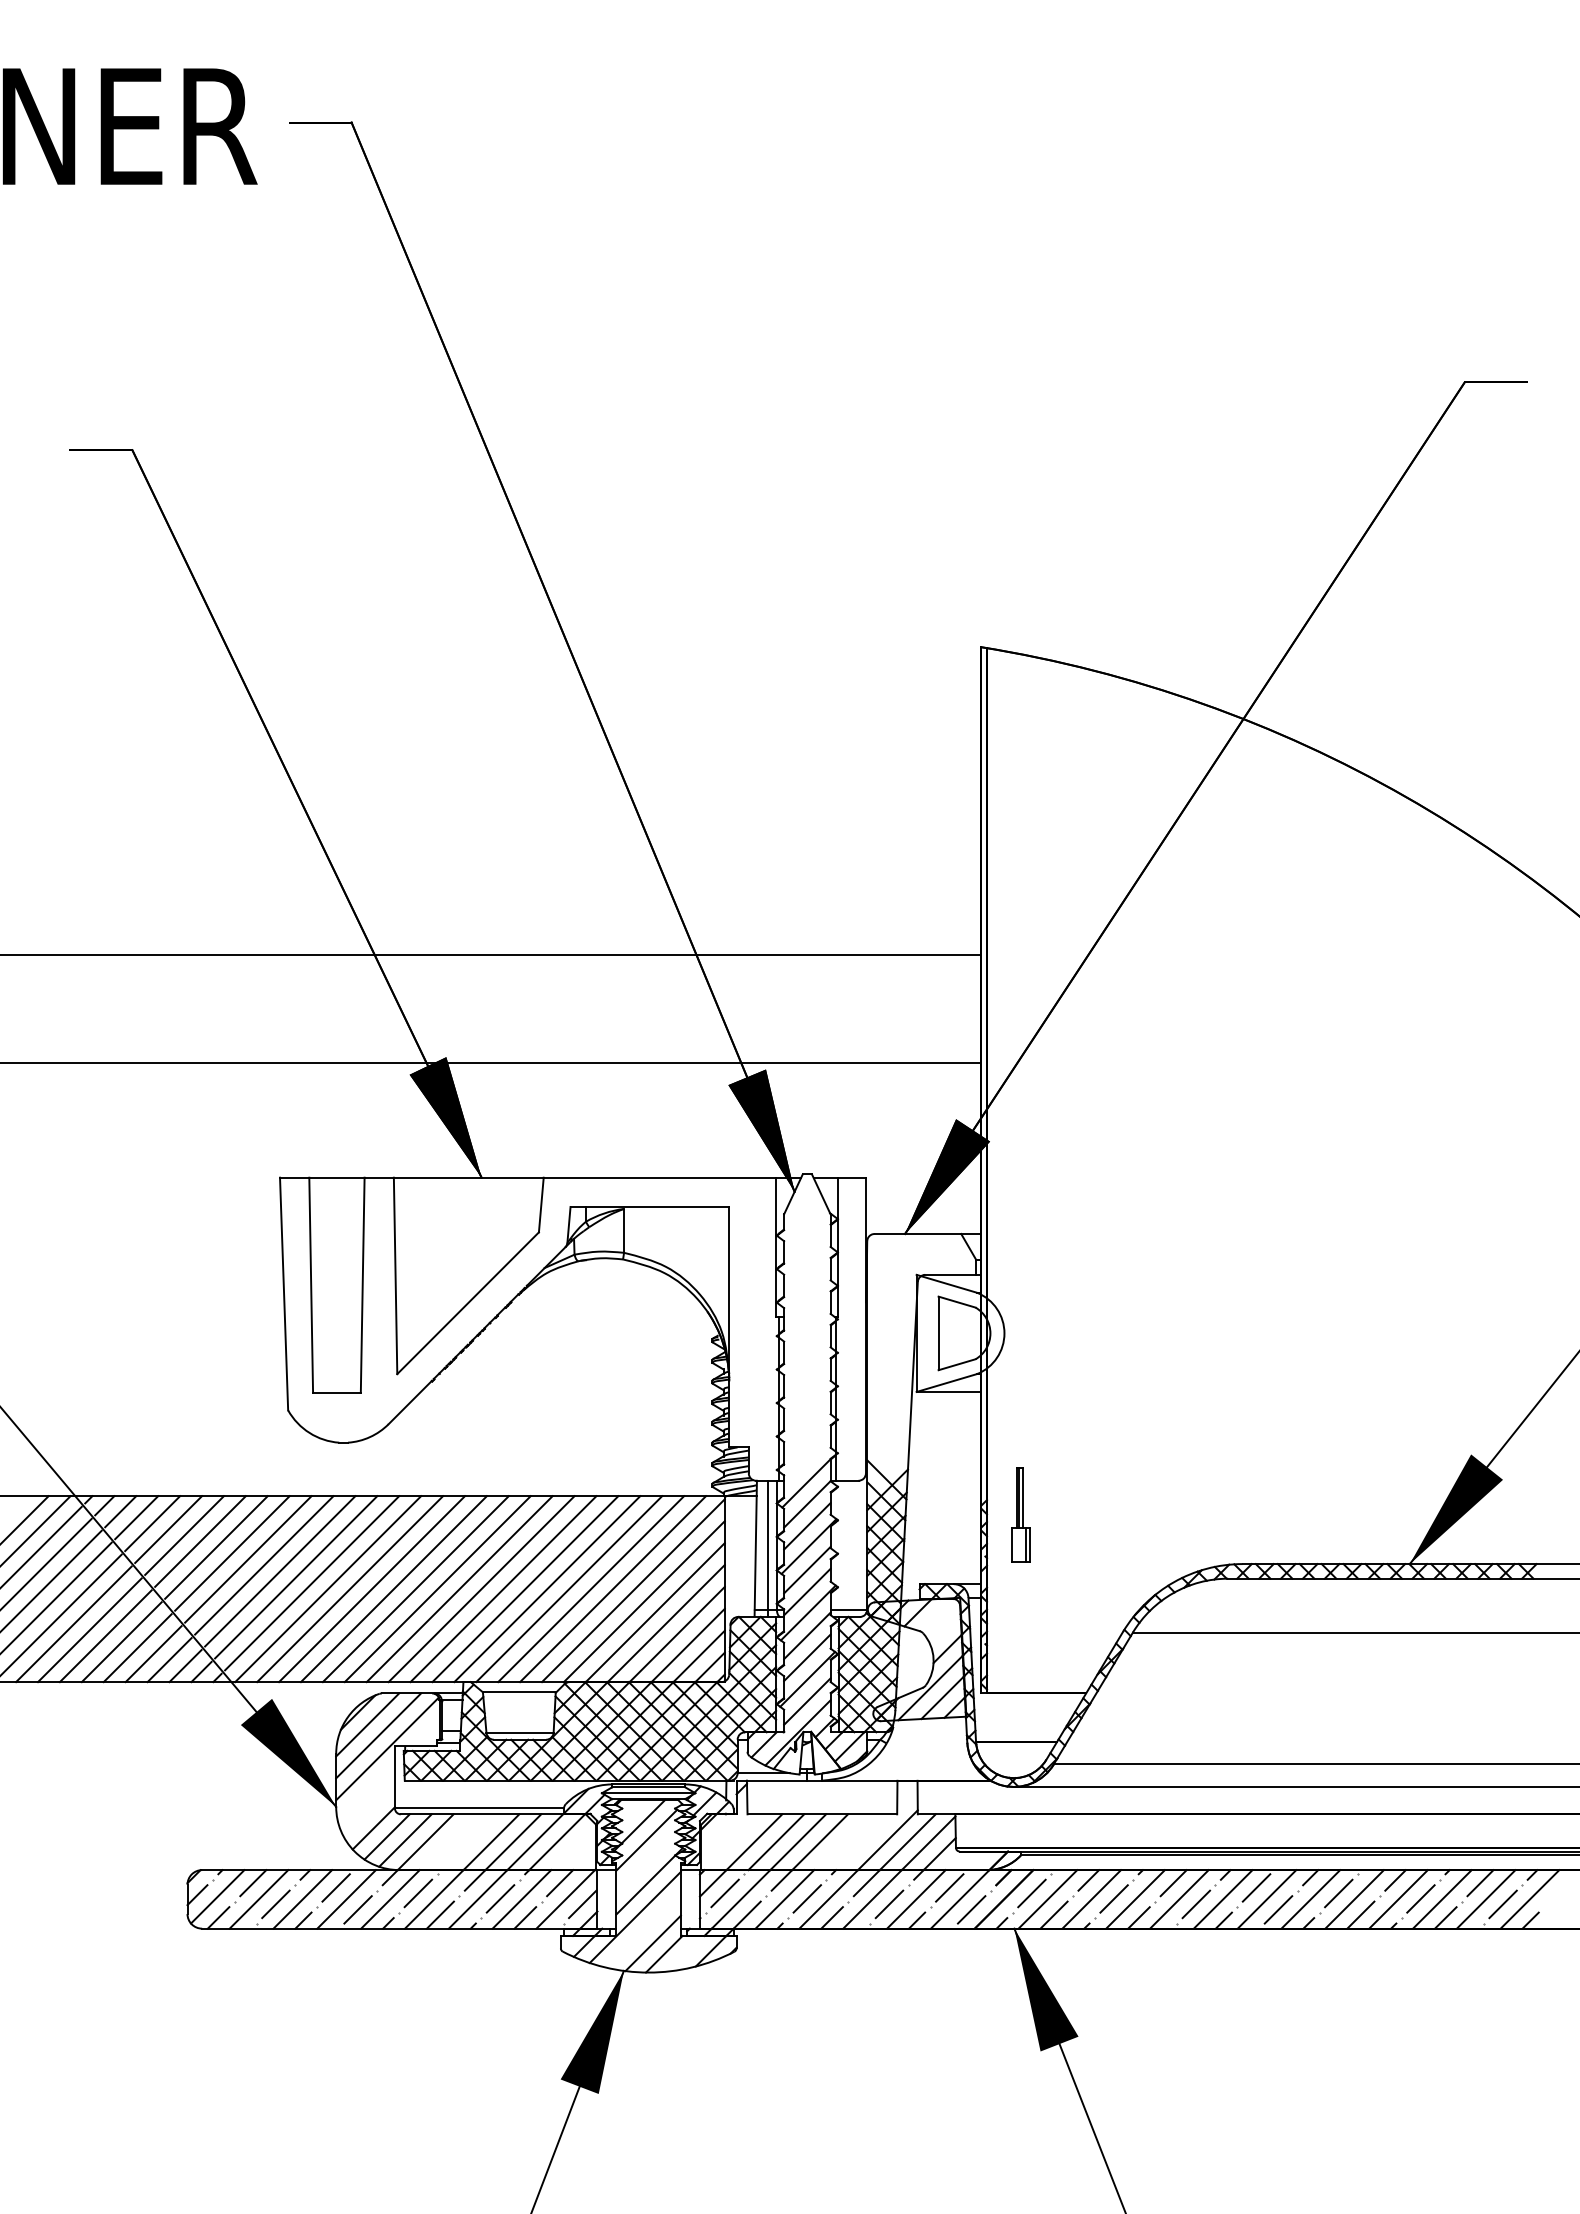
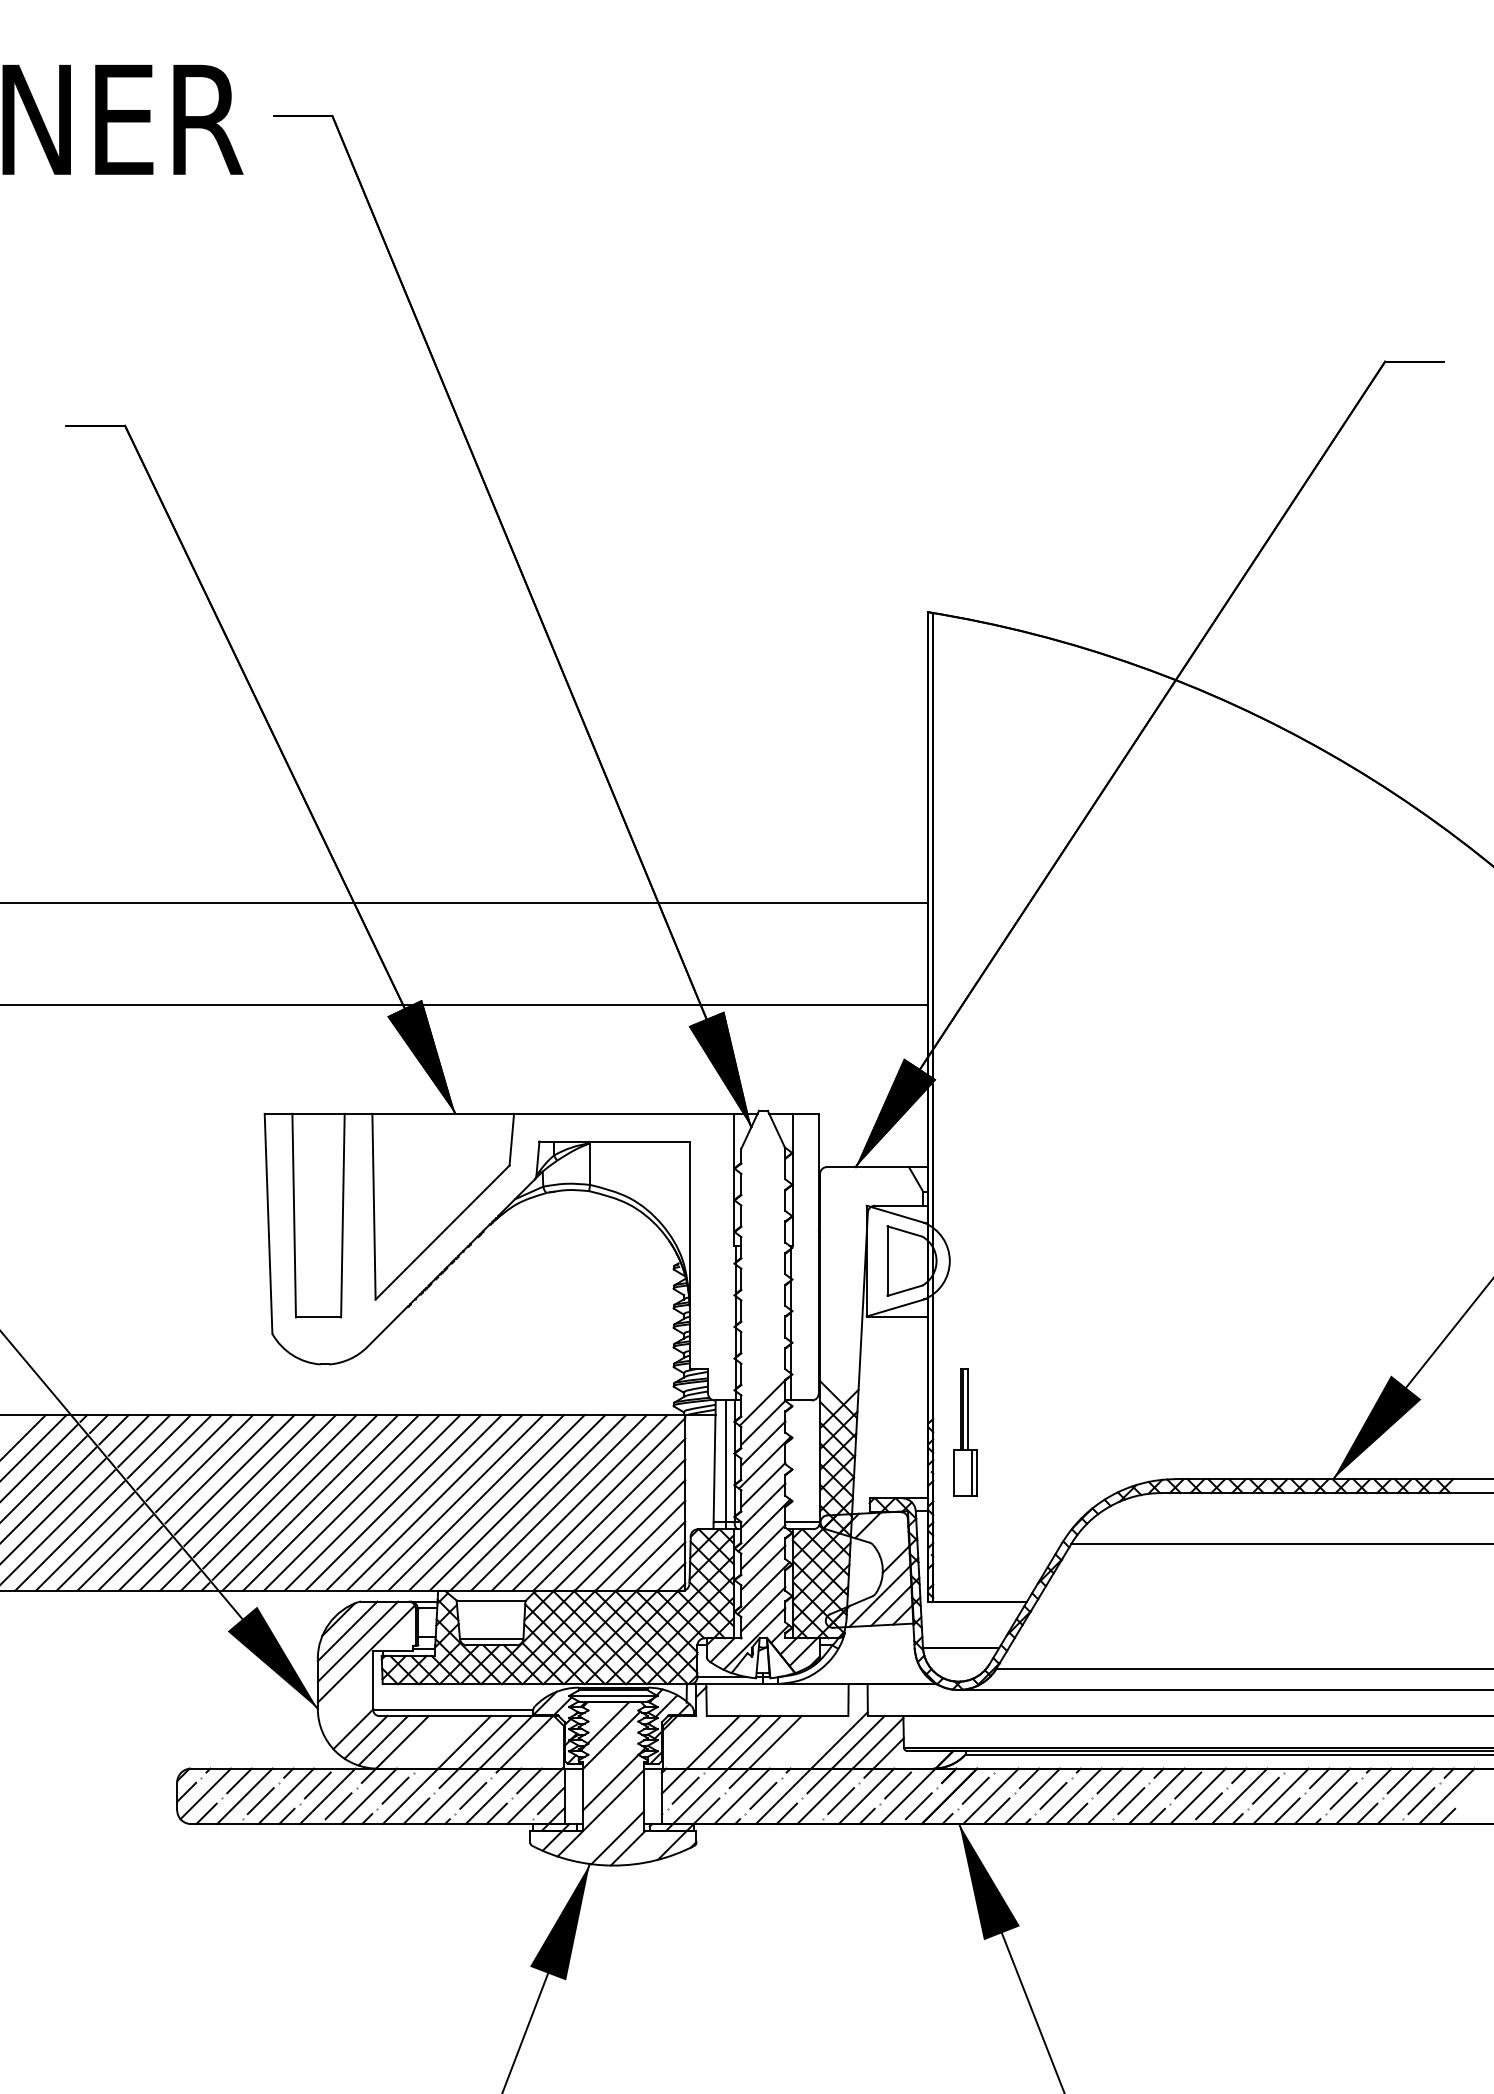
part: (1020, 1514) -> (964, 1432), size x1.43

